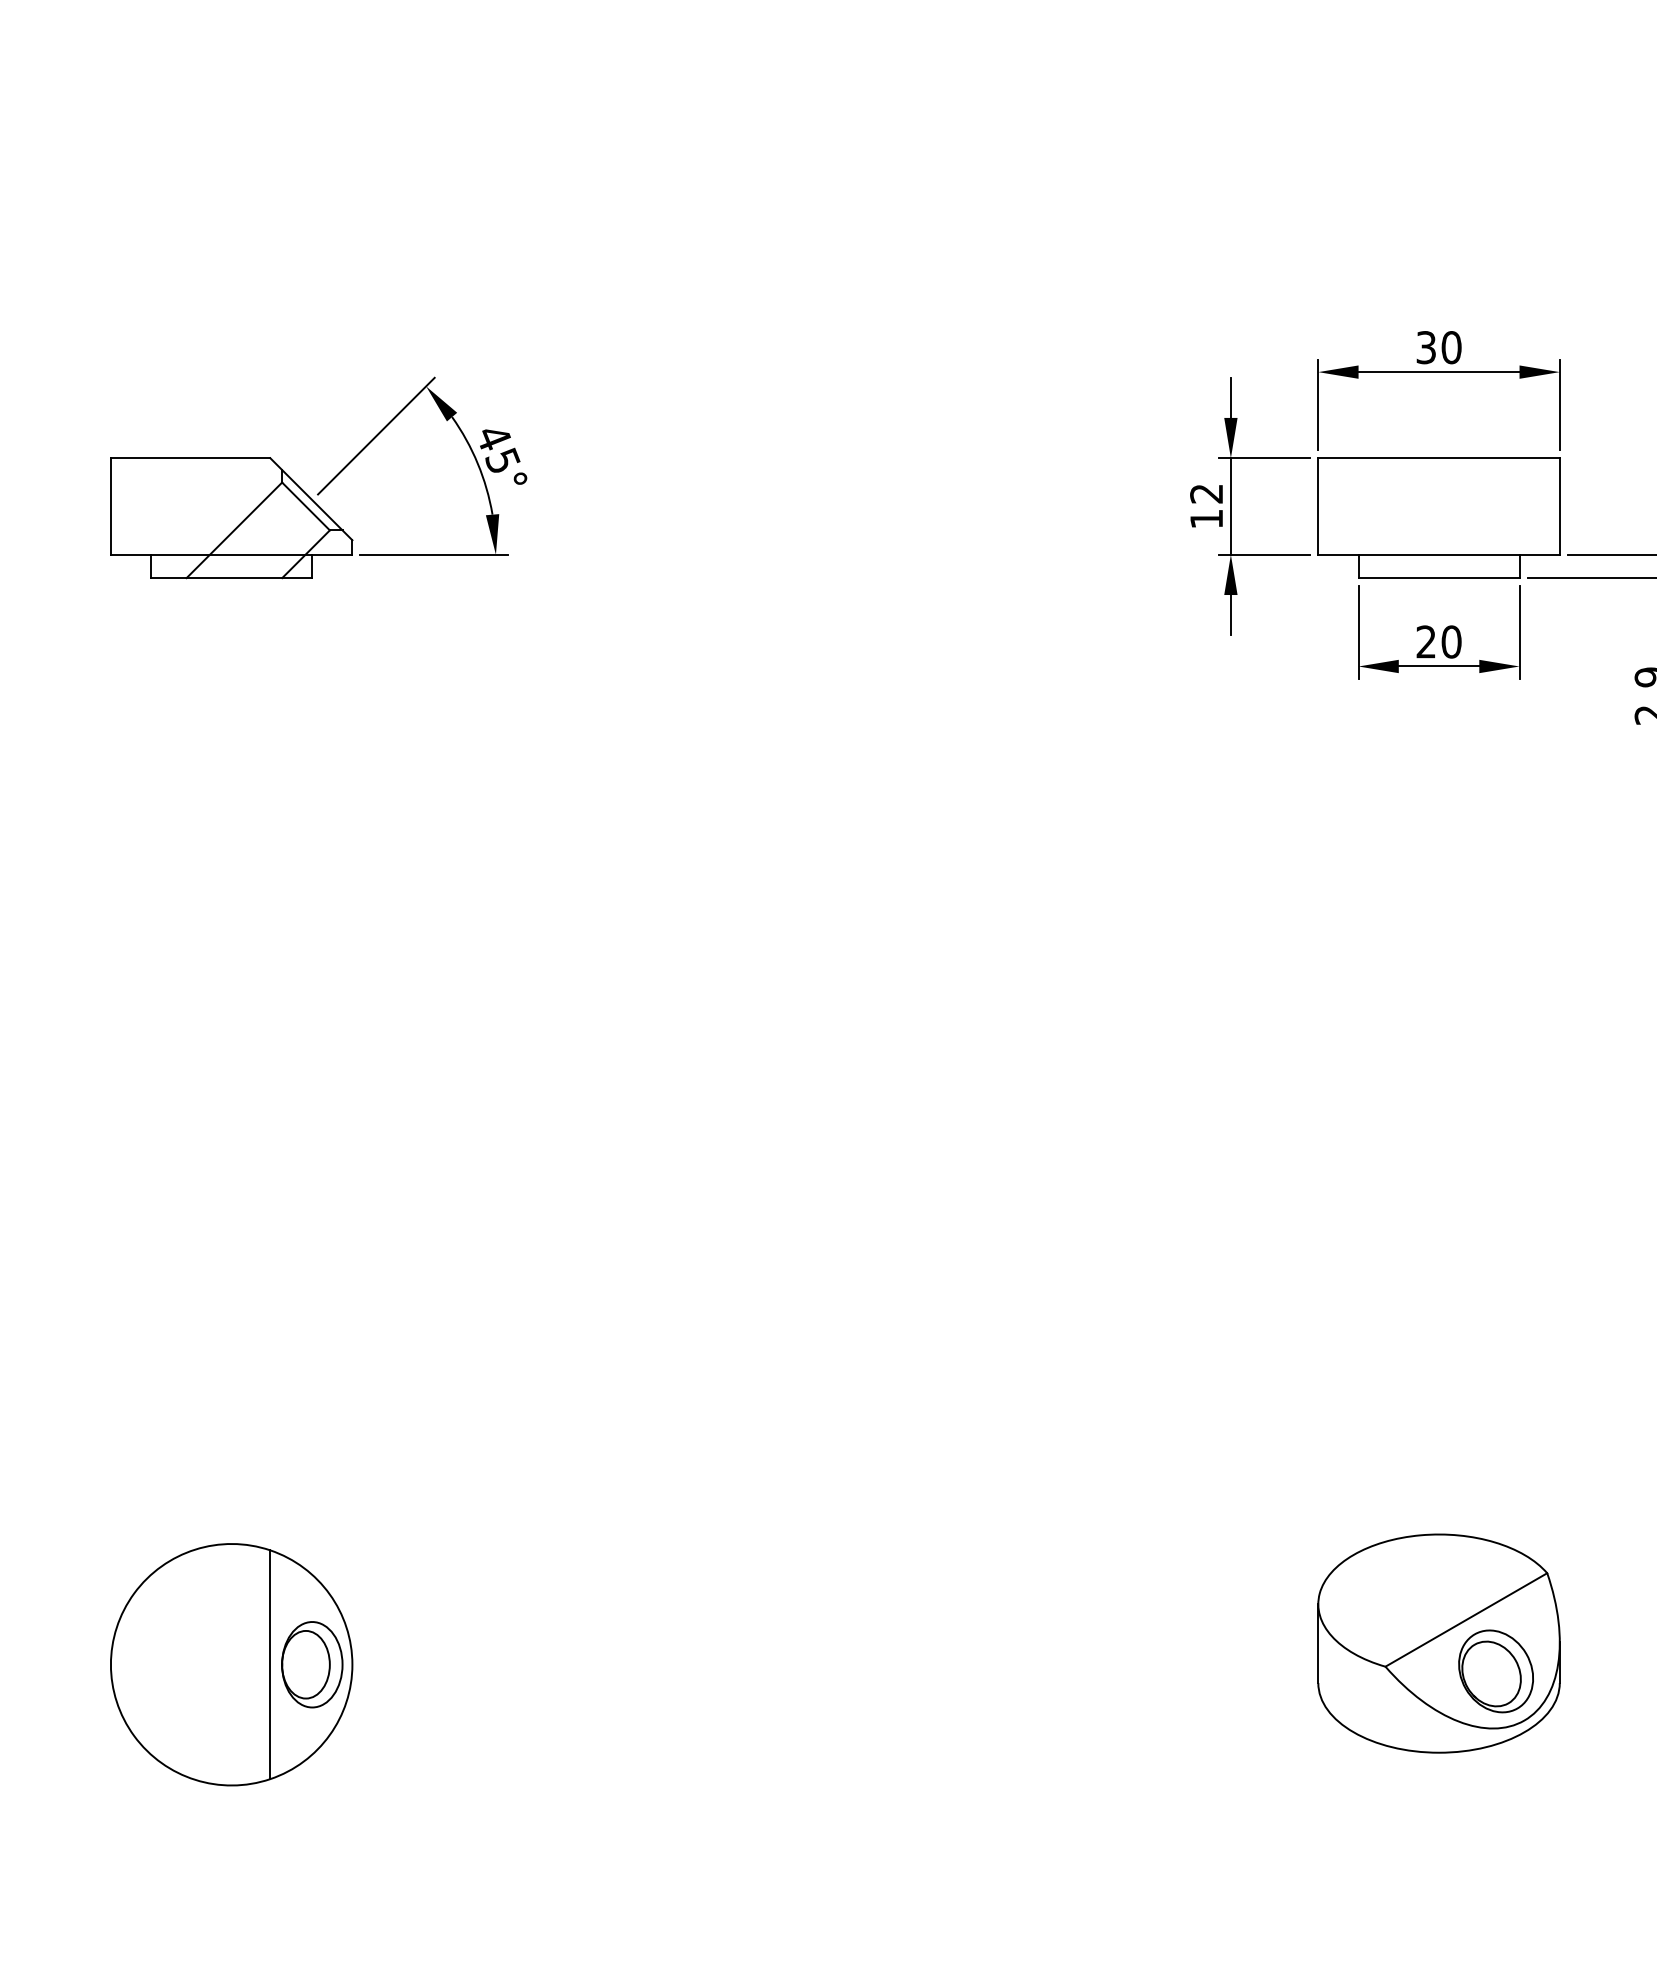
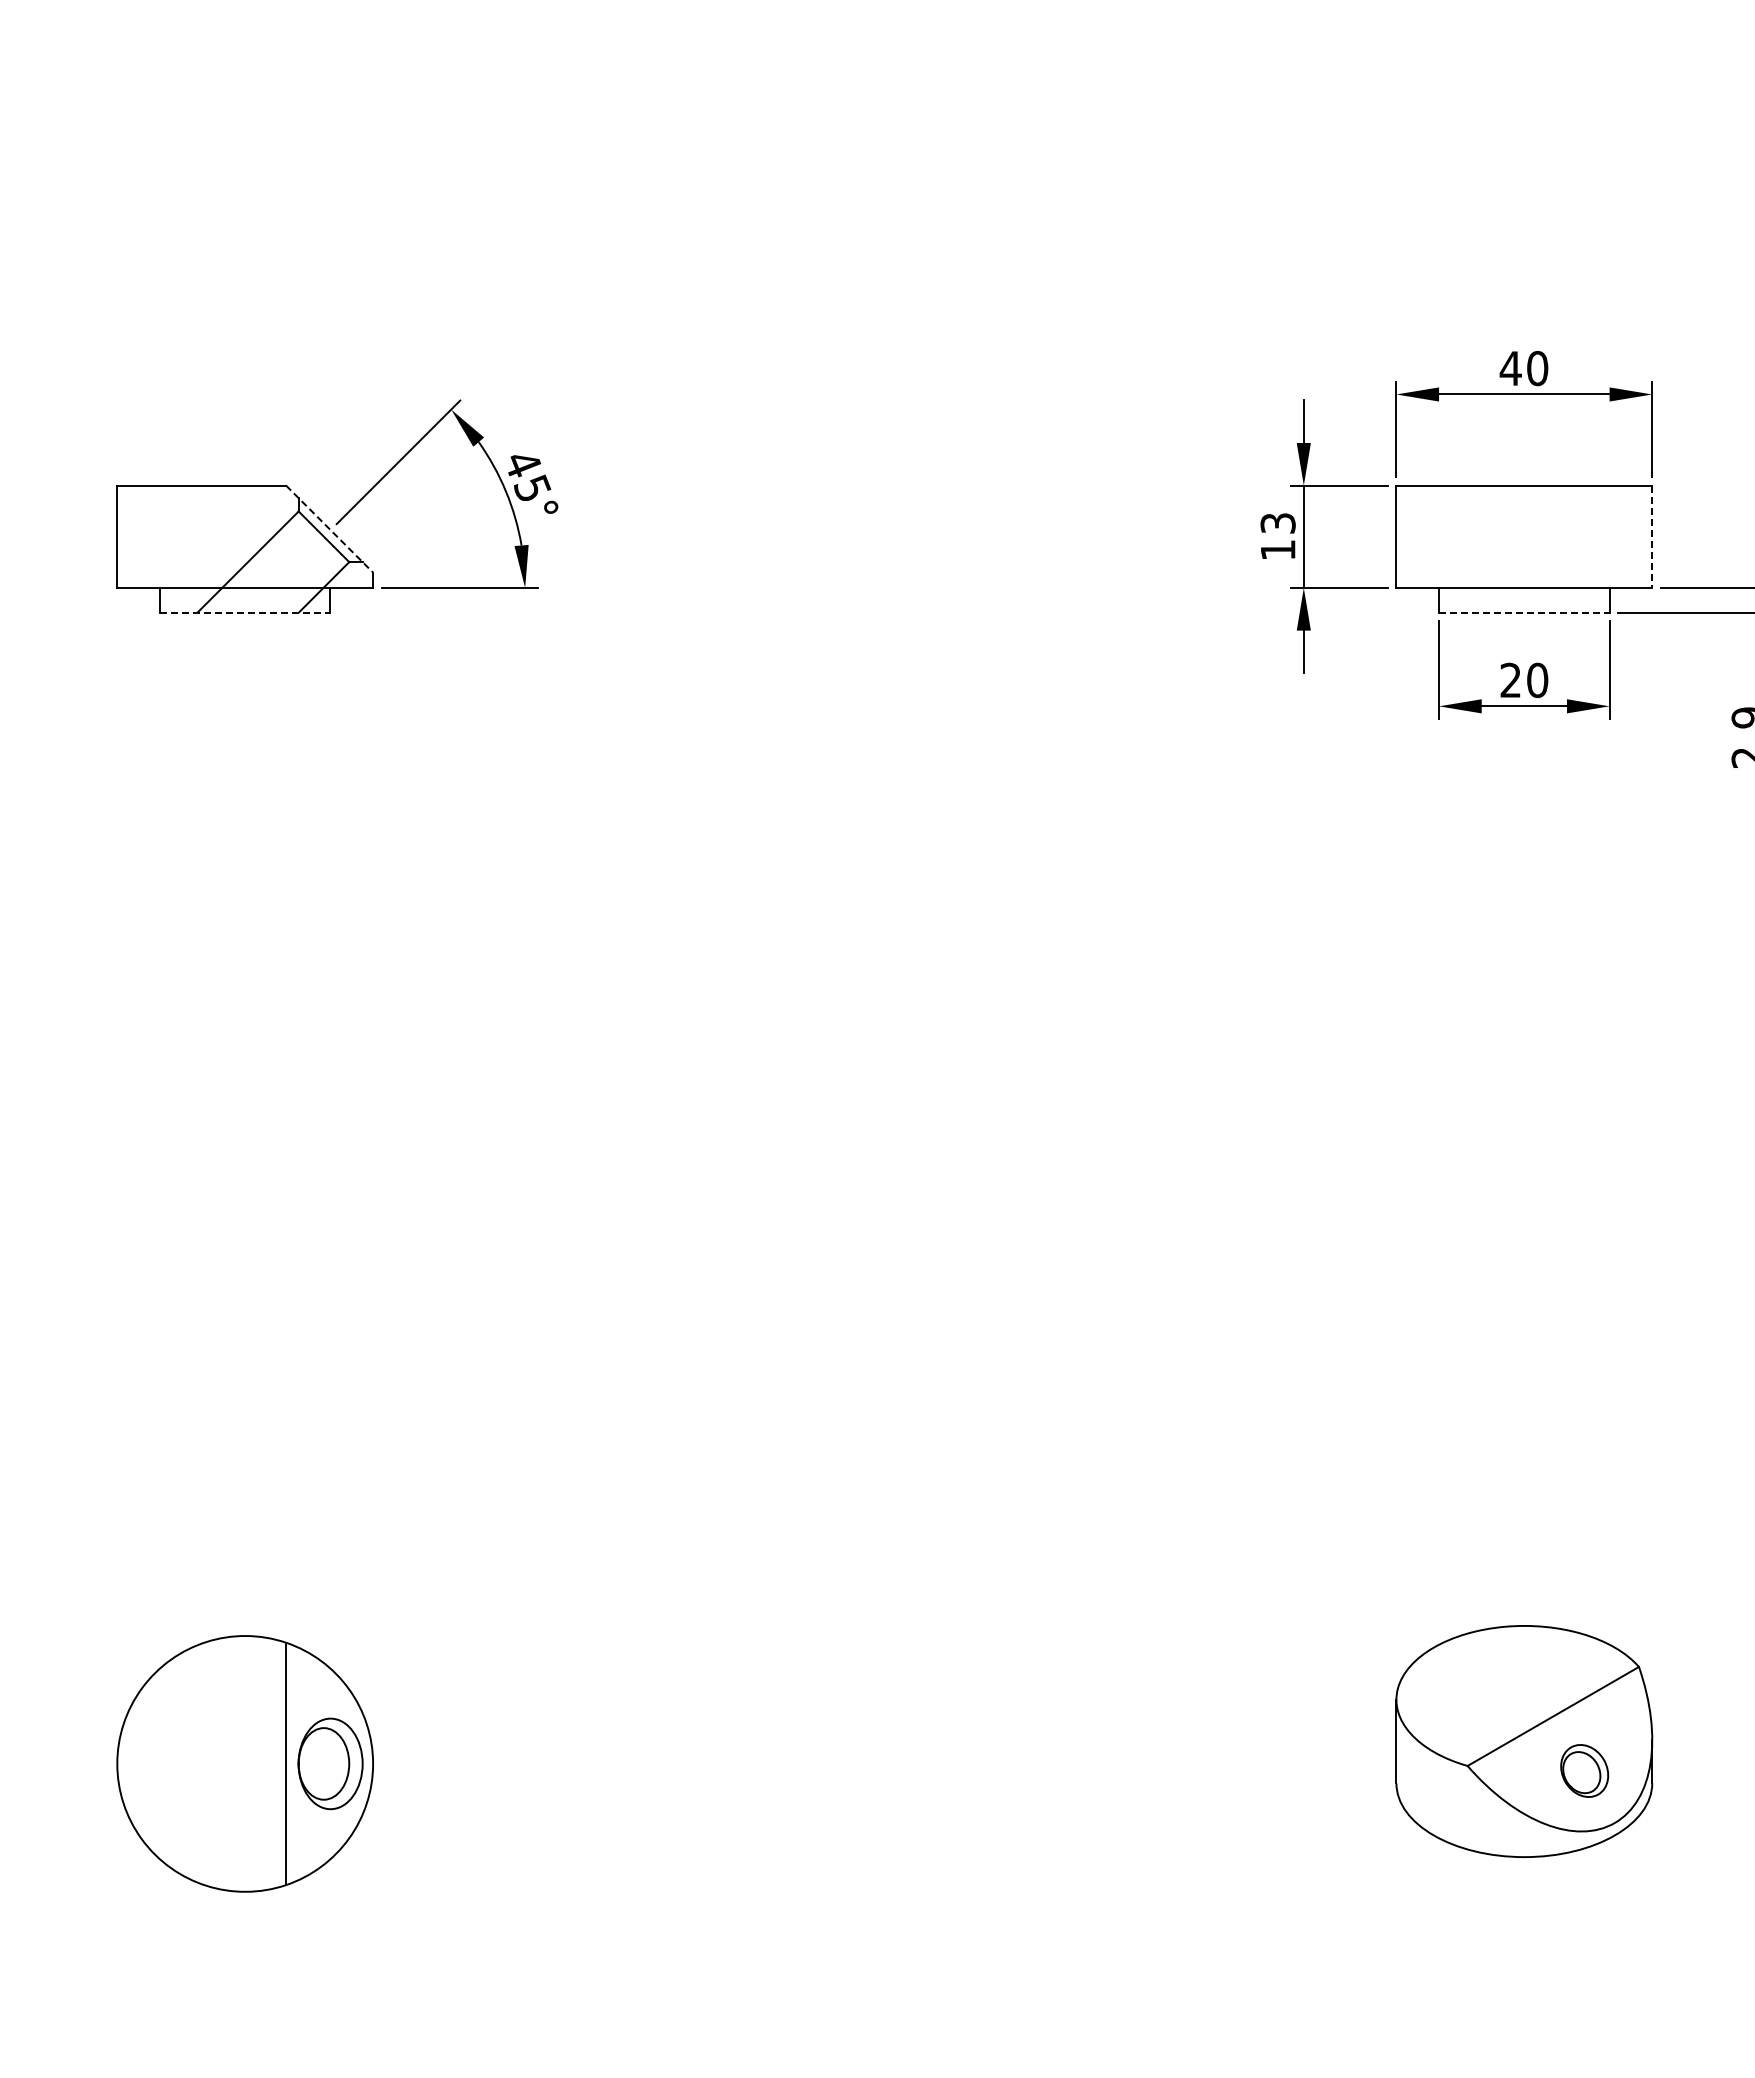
text: (1425, 347) -> (1510, 368), 30 -> 40
text: (1206, 493) -> (1277, 523), 12 -> 13
line: (311, 499) -> (329, 529), solid -> dashed
line: (1560, 507) -> (1652, 537), solid -> dashed
line: (231, 577) -> (245, 612), solid -> dashed
line: (1439, 577) -> (1524, 612), solid -> dashed
part: (1495, 1670) -> (1584, 1770), size x0.6

